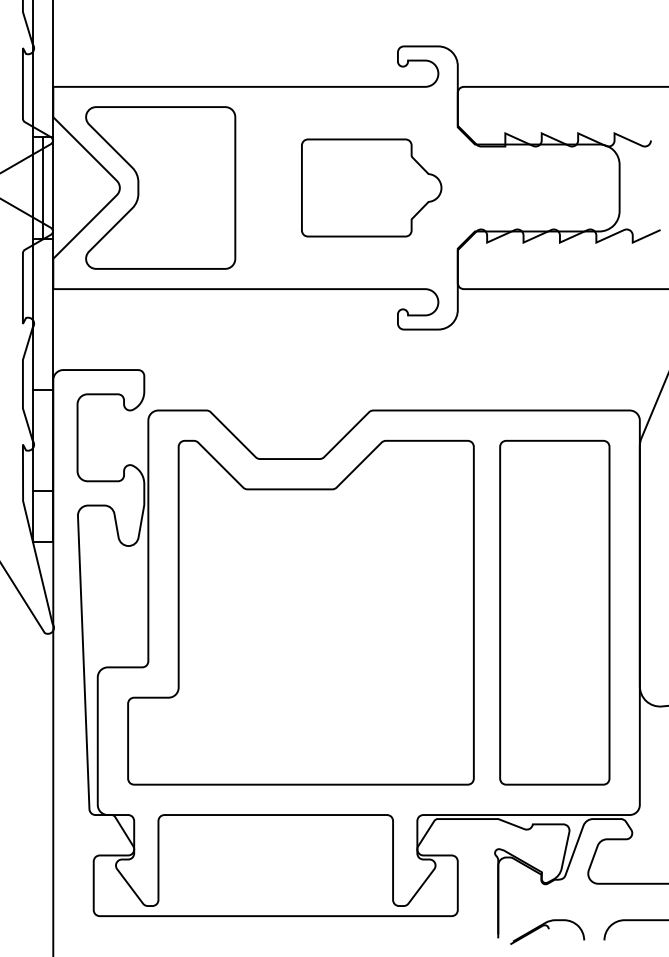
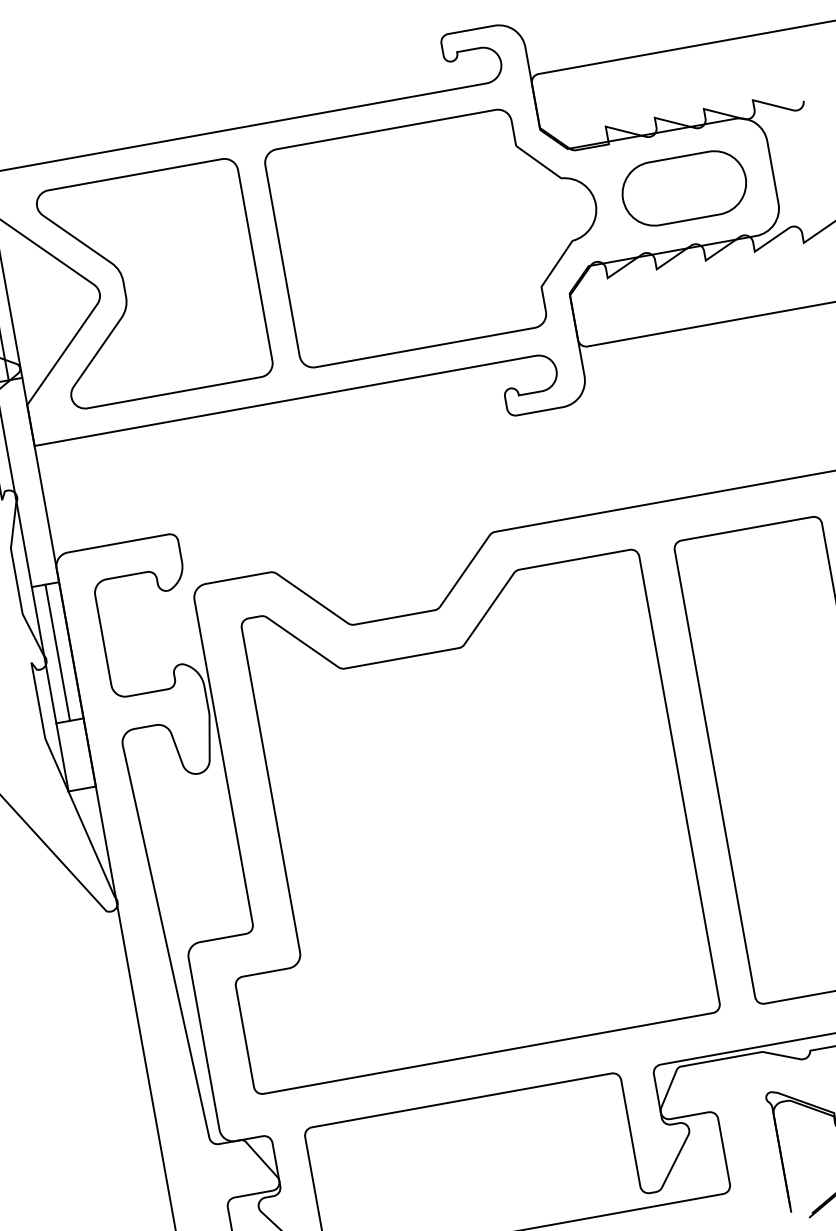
part: (371, 187) -> (438, 231), size x1.67
part: (553, 187) -> (683, 187), added
line: (43, 440) -> (58, 652), added

